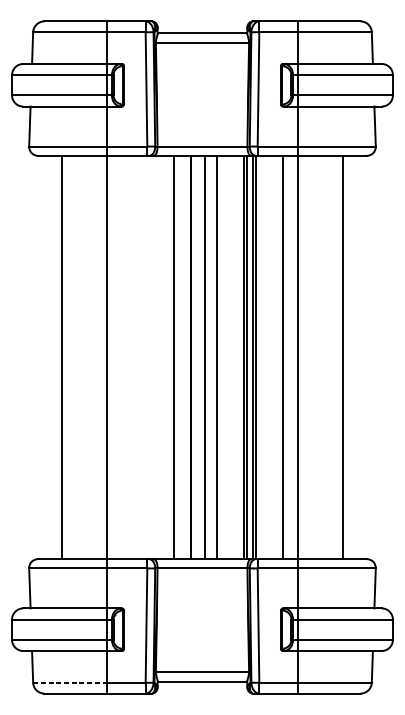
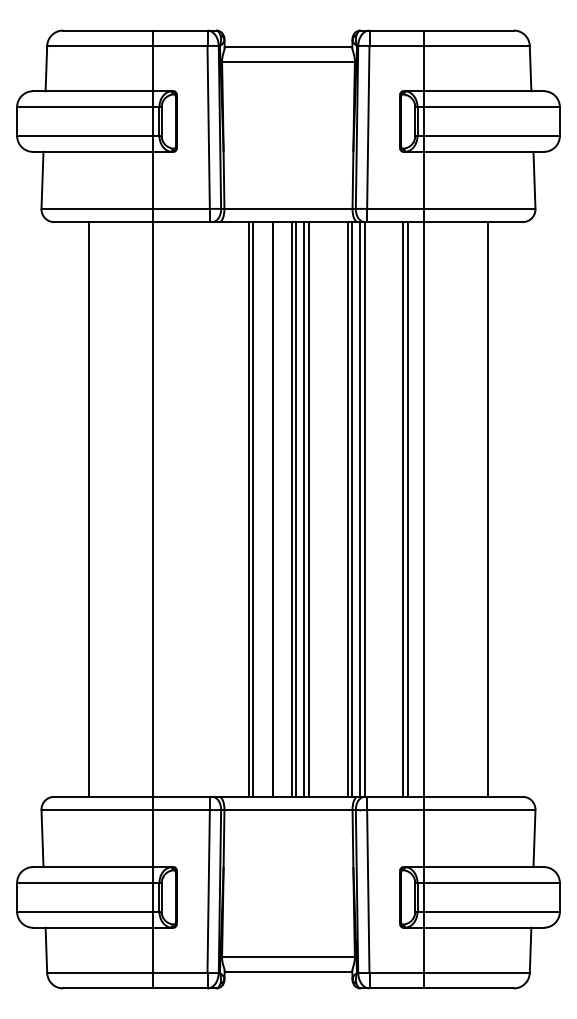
line: (177, 357) -> (253, 509), added
line: (208, 357) -> (296, 509), added
line: (213, 357) -> (304, 509), added
line: (286, 357) -> (408, 509), added
line: (70, 683) -> (100, 973), dashed -> solid

